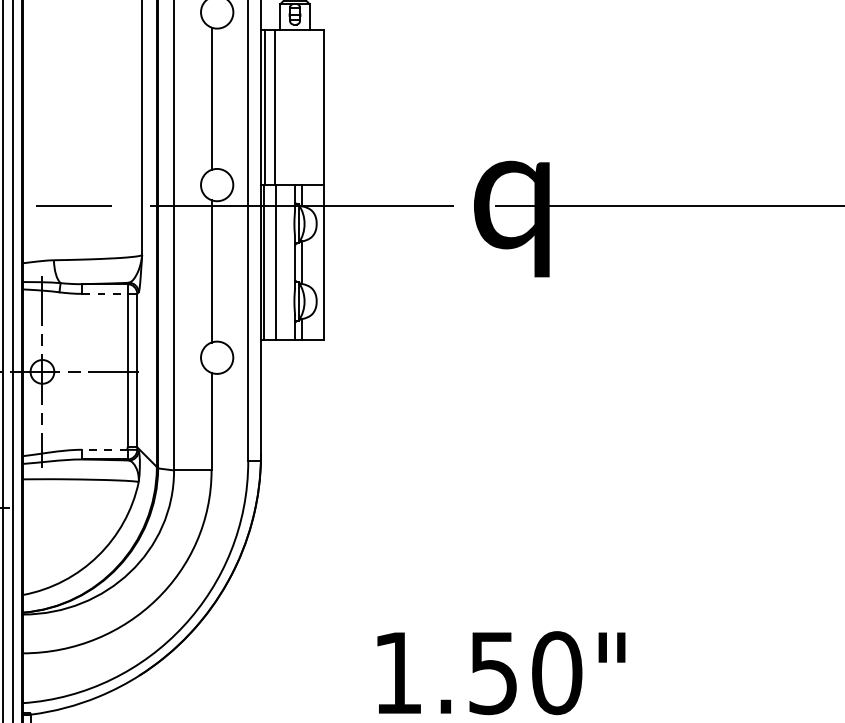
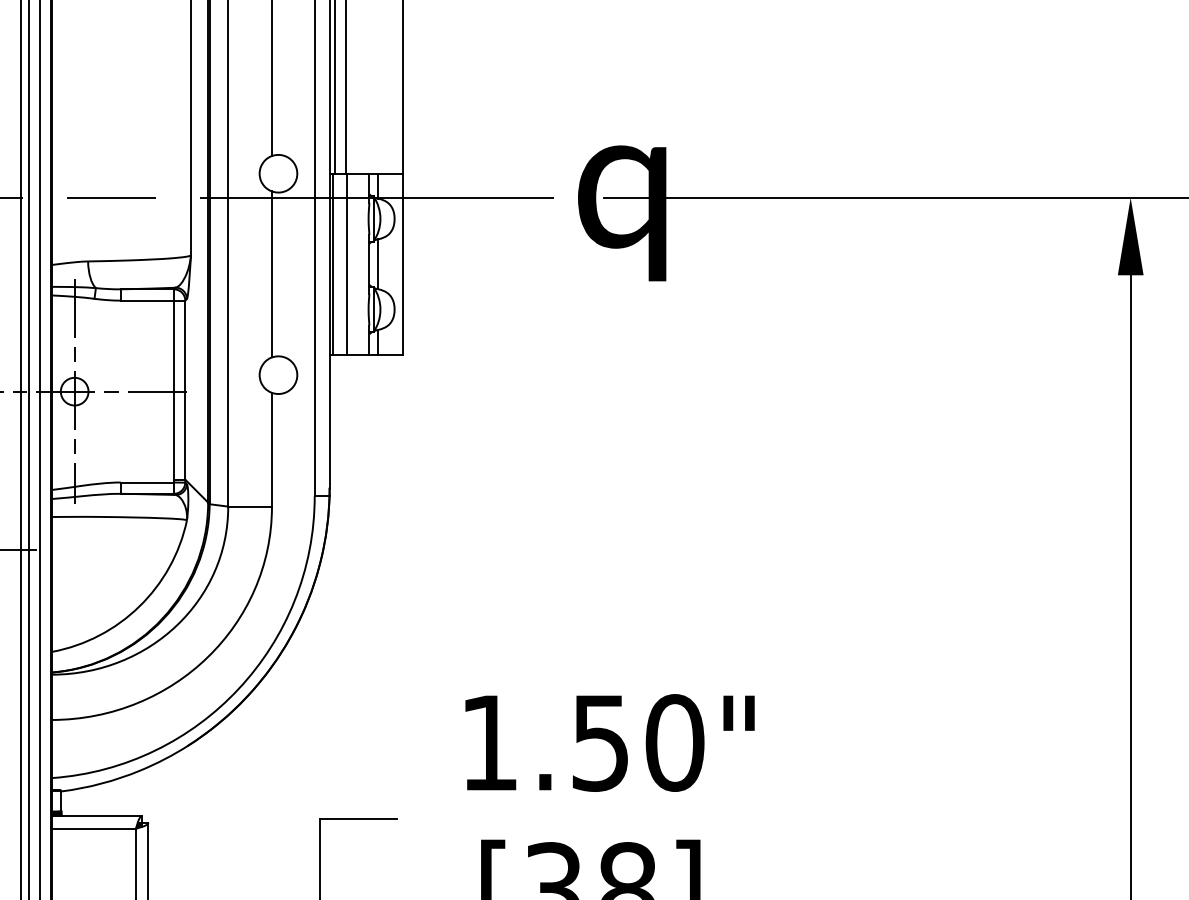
line: (104, 293) -> (147, 300), dashed -> solid
line: (104, 449) -> (147, 482), dashed -> solid

